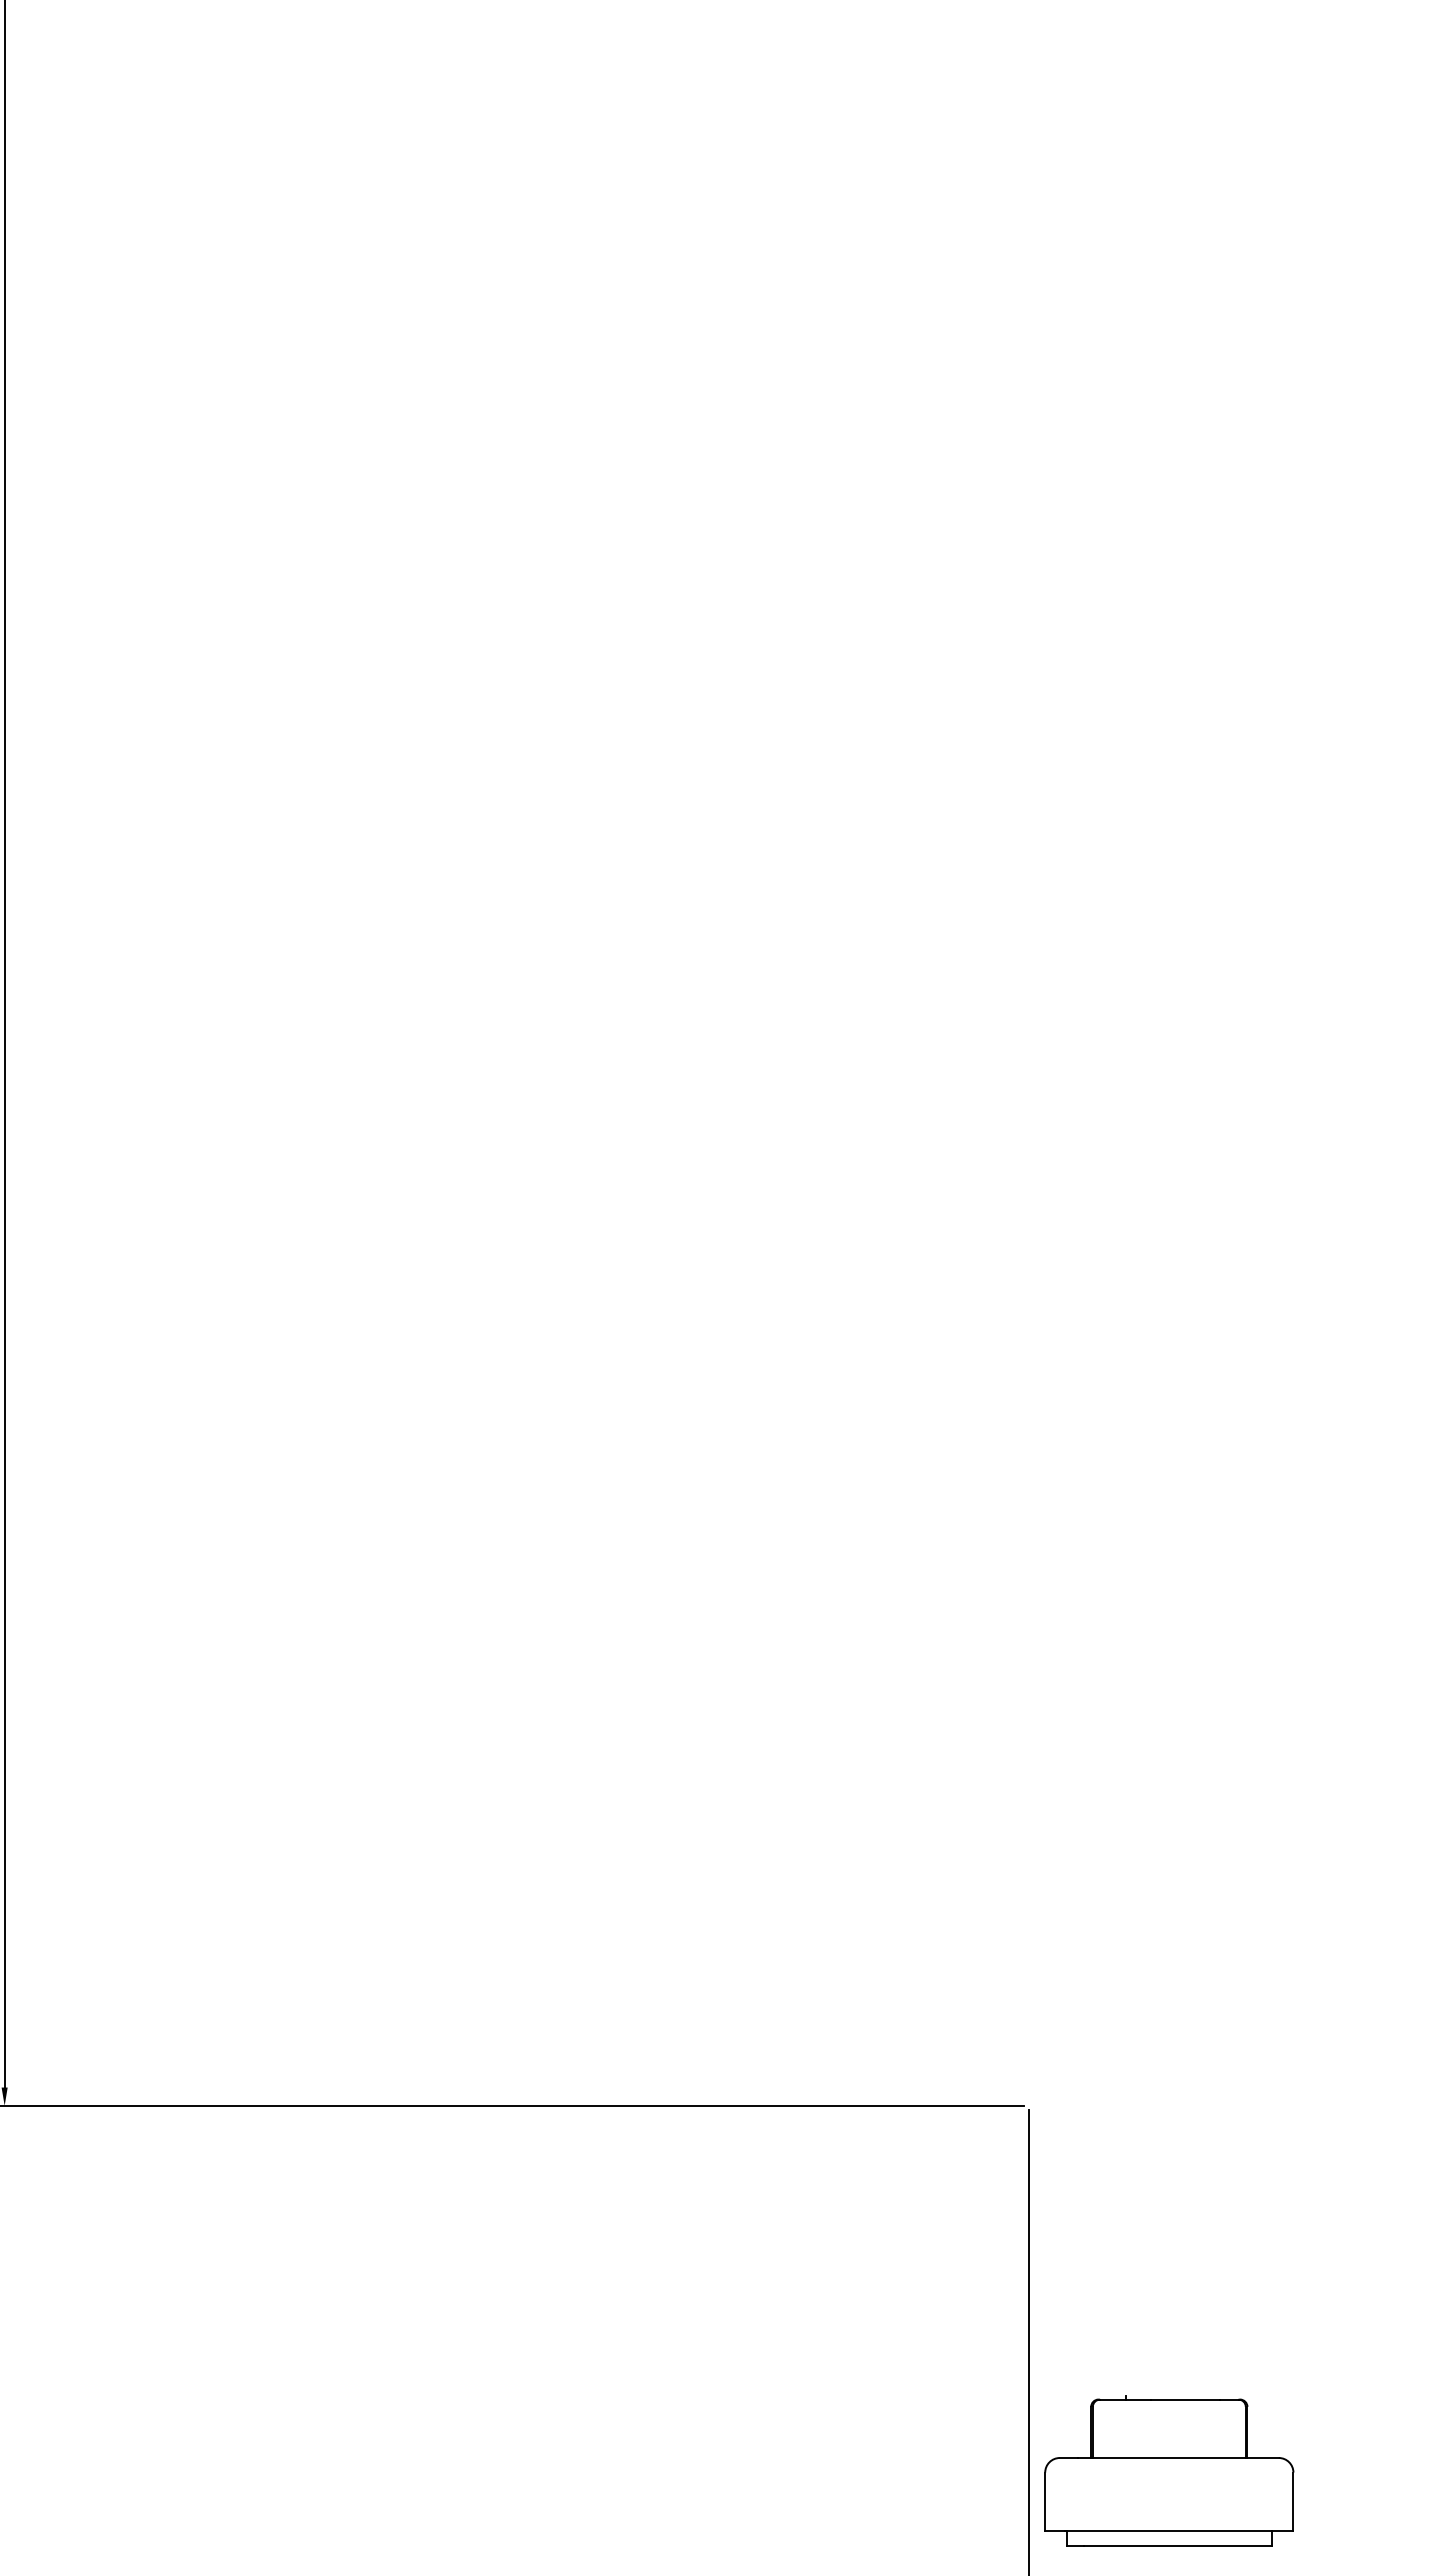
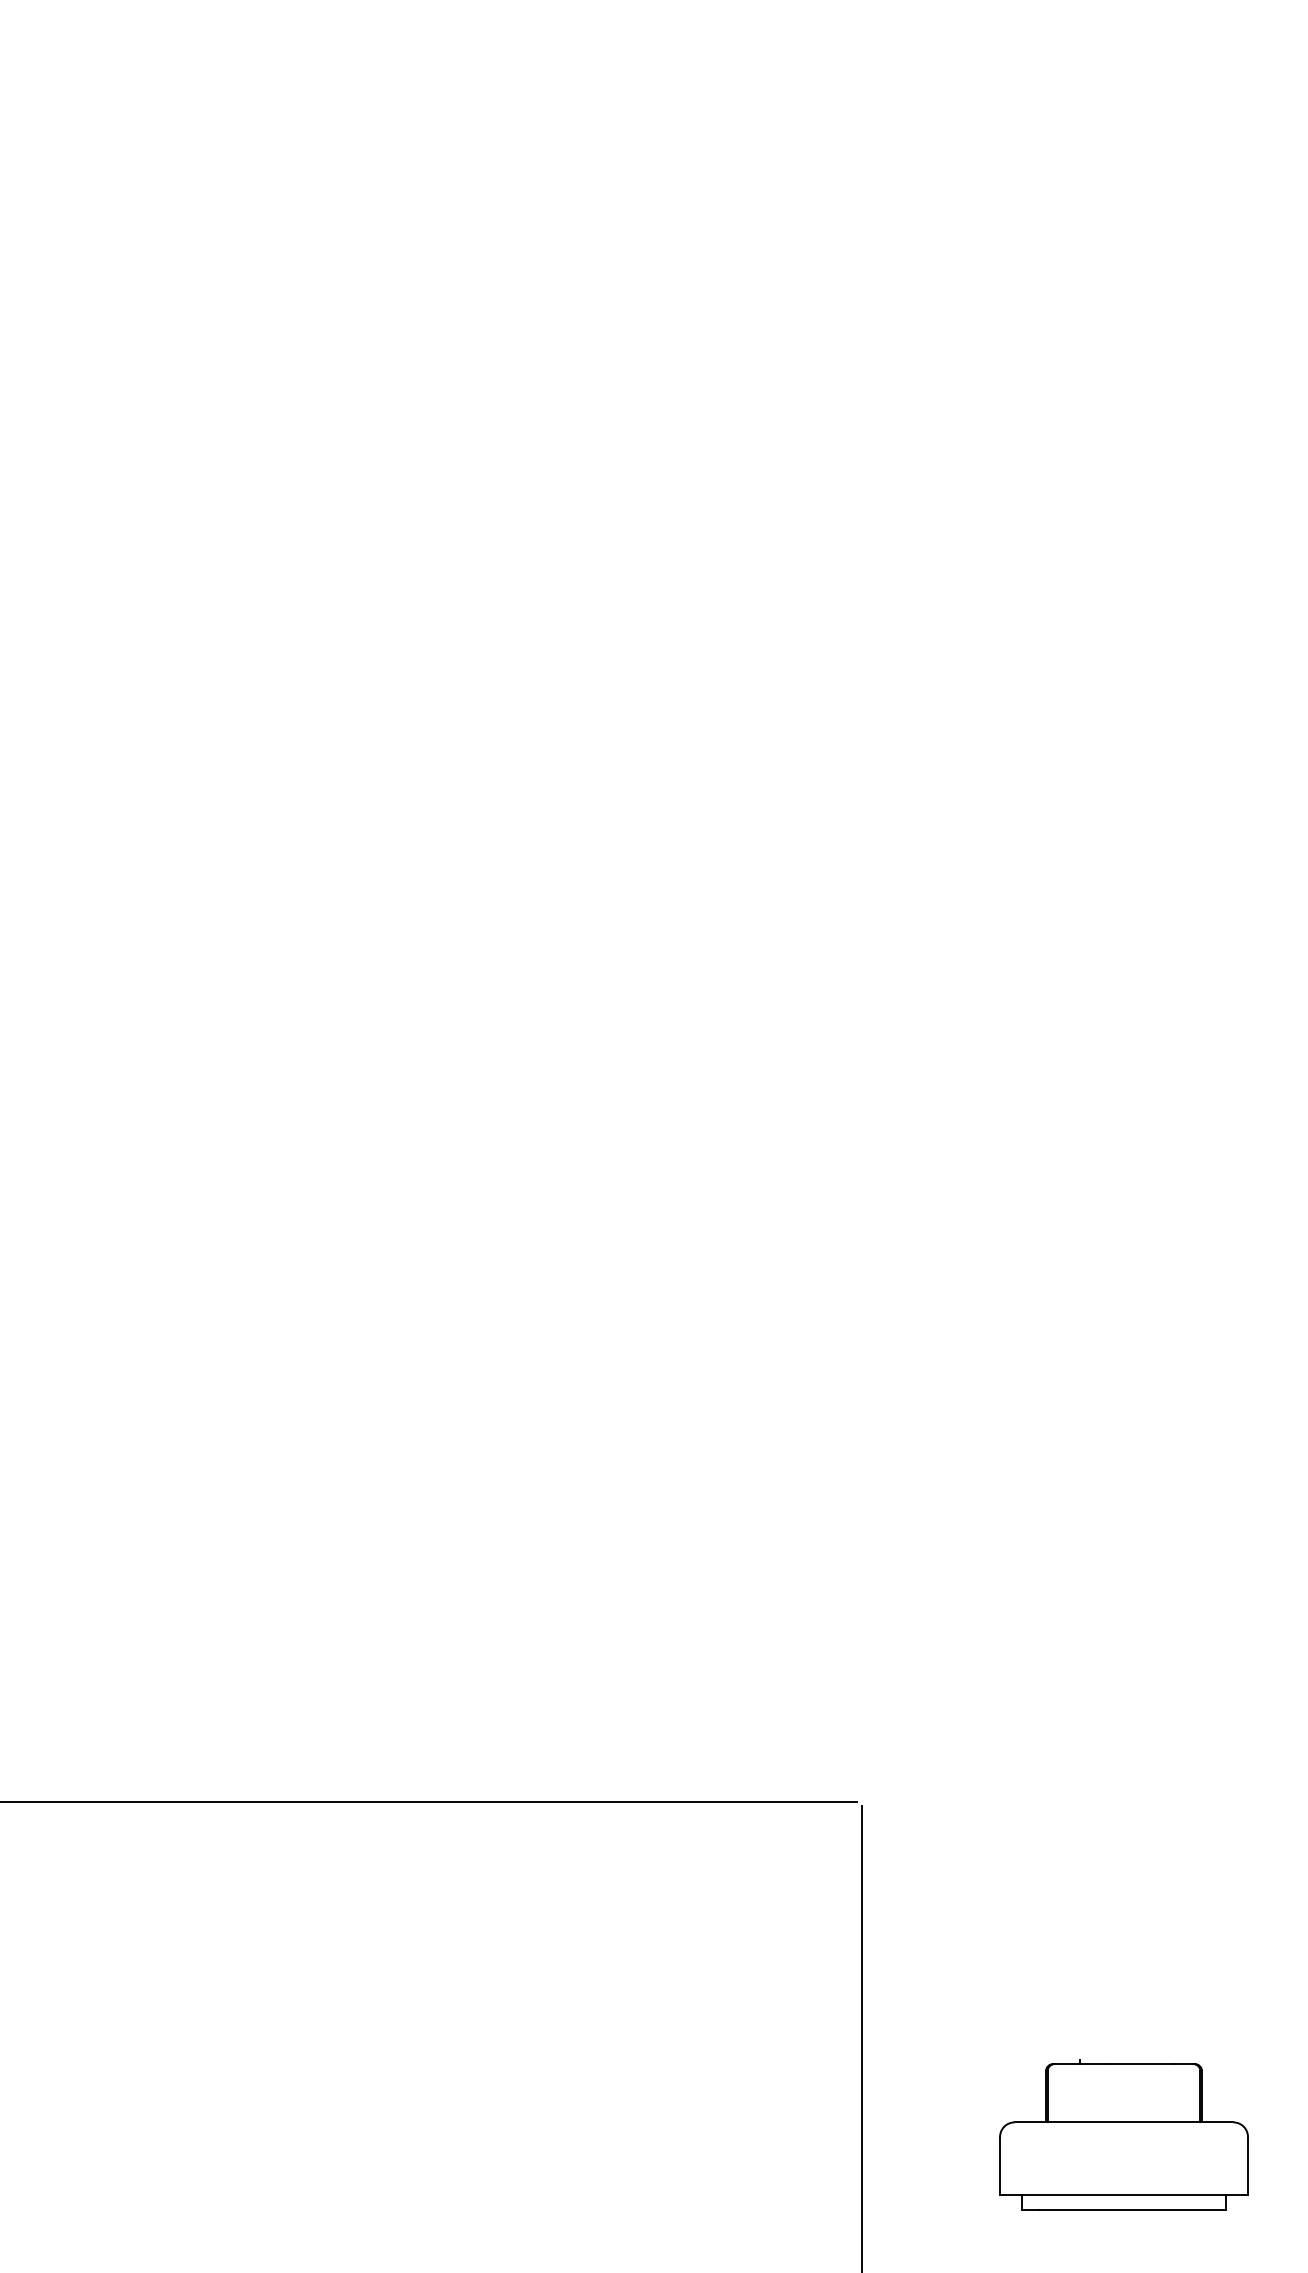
part: (1169, 2470) -> (1124, 2134), moved

